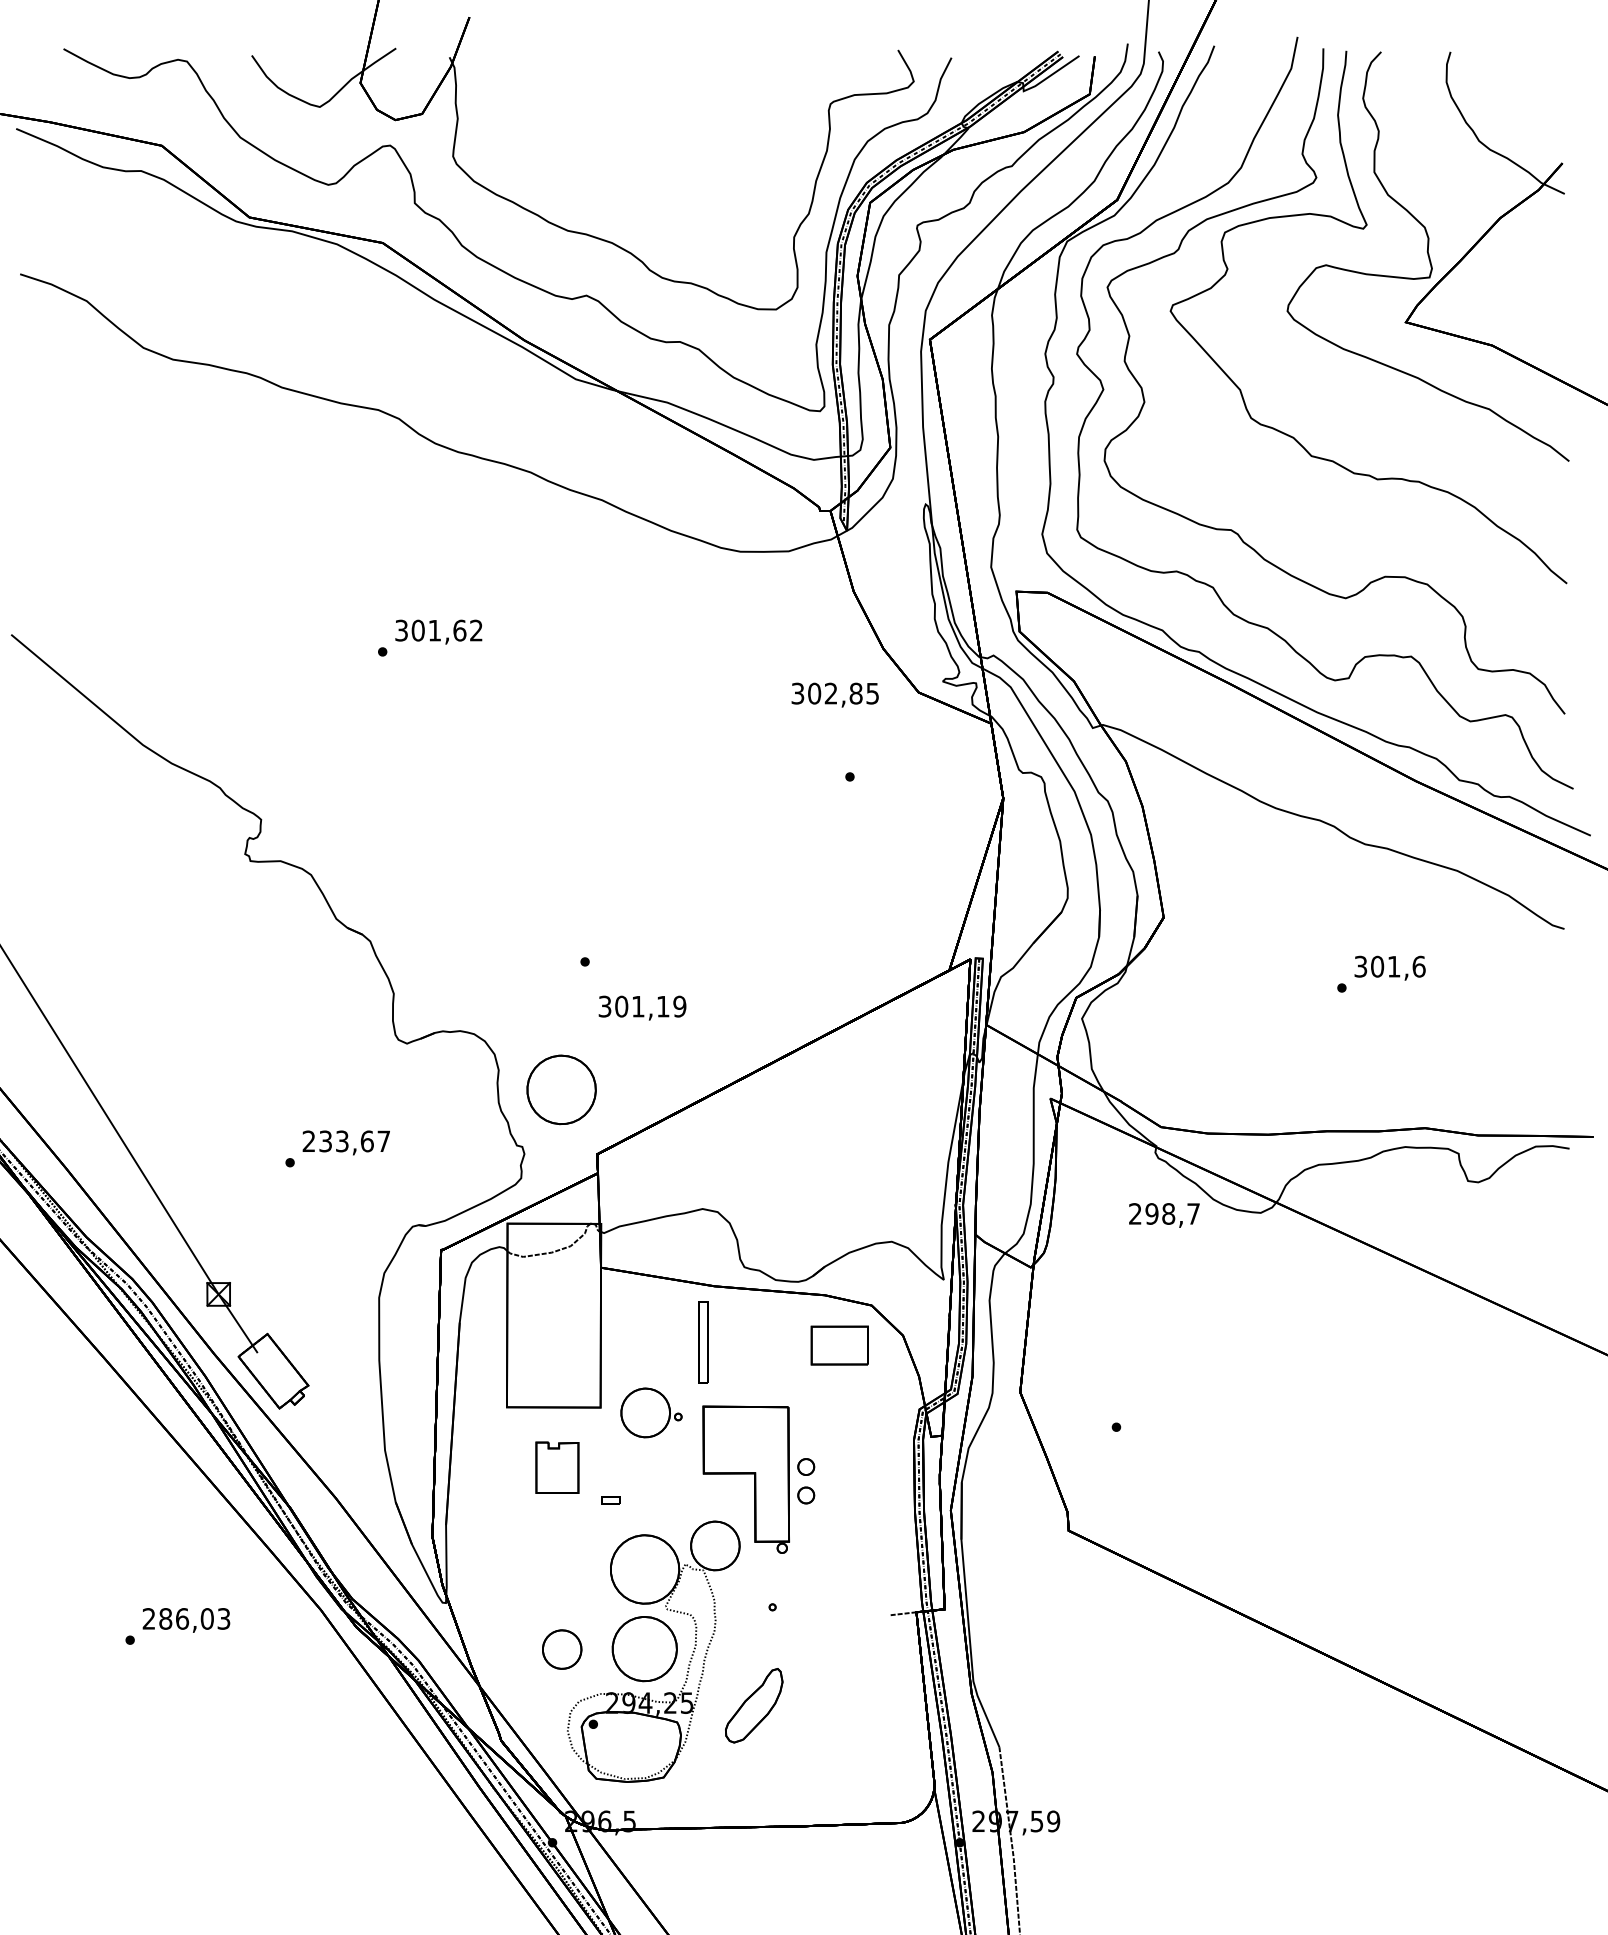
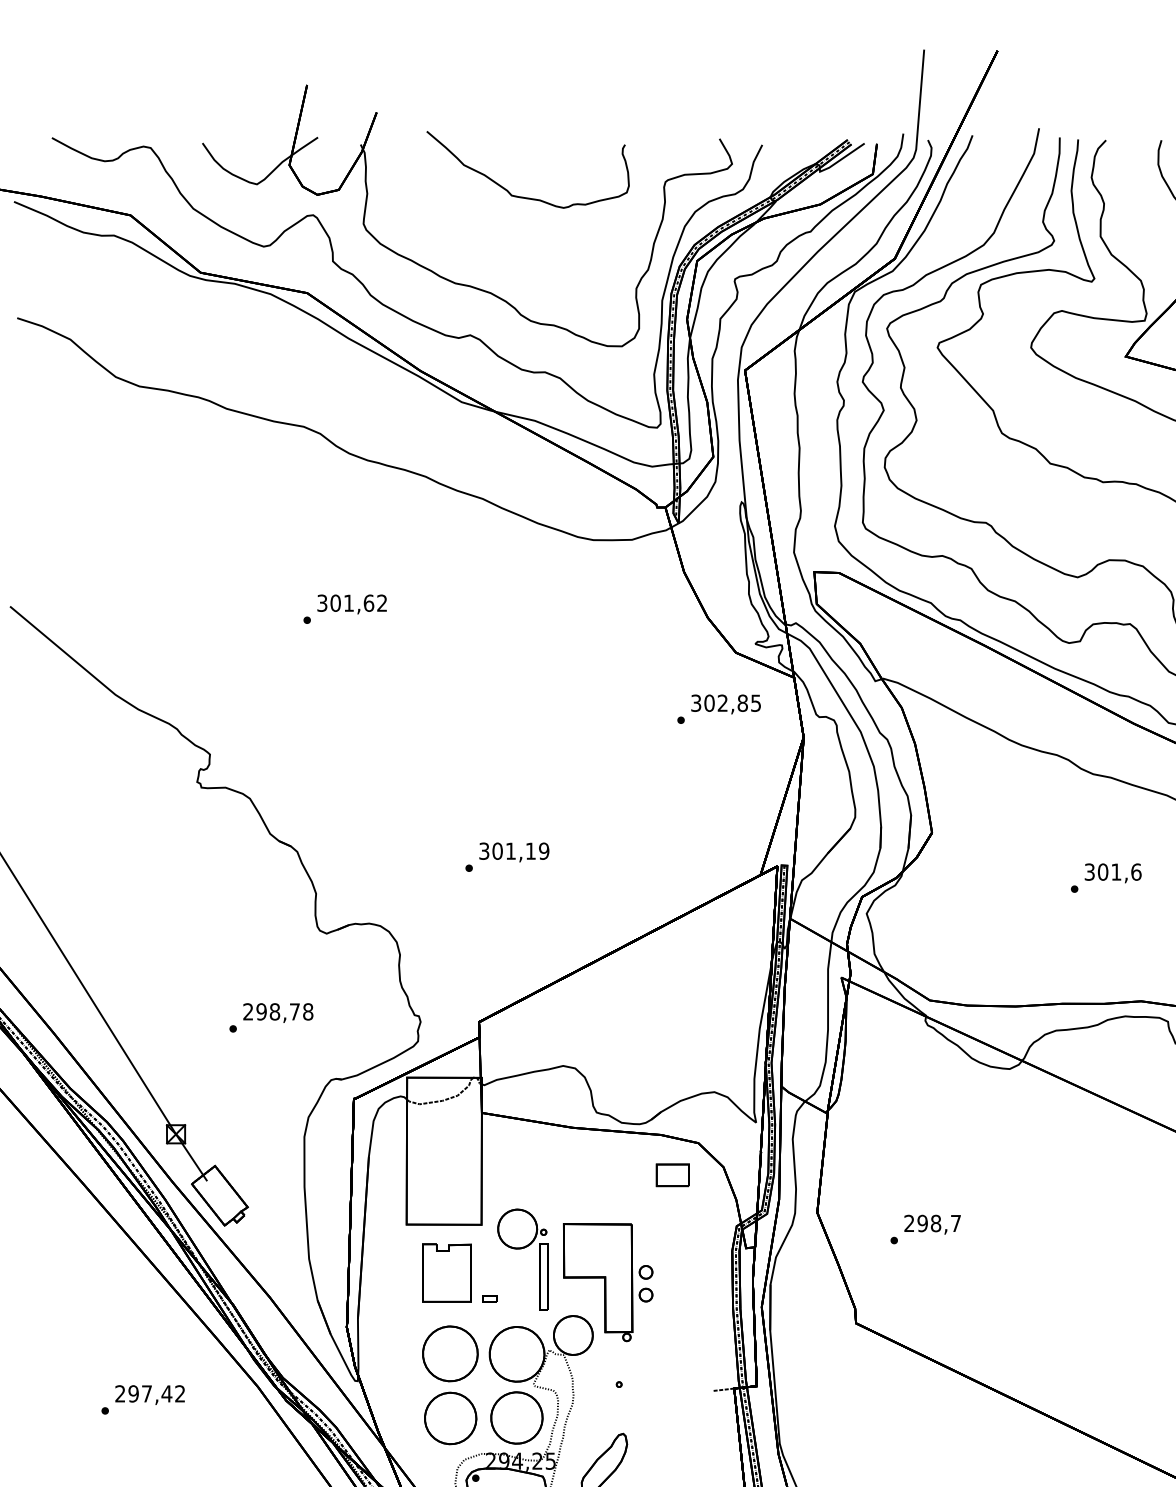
curve: (652, 122) -> (523, 196), added
text: (834, 694) -> (725, 703), moved
text: (642, 1007) -> (514, 851), moved
part: (561, 1089) -> (450, 1353), moved
text: (354, 1141) -> (284, 1011), 233,67 -> 298,78
text: (1164, 1215) -> (932, 1224), moved
part: (703, 1342) -> (543, 1276), moved
part: (839, 1345) -> (672, 1175), size x0.71
part: (557, 1467) -> (447, 1272), size x1.43
text: (194, 1618) -> (156, 1393), 286,03 -> 297,42
part: (562, 1649) -> (451, 1418), size x1.67

